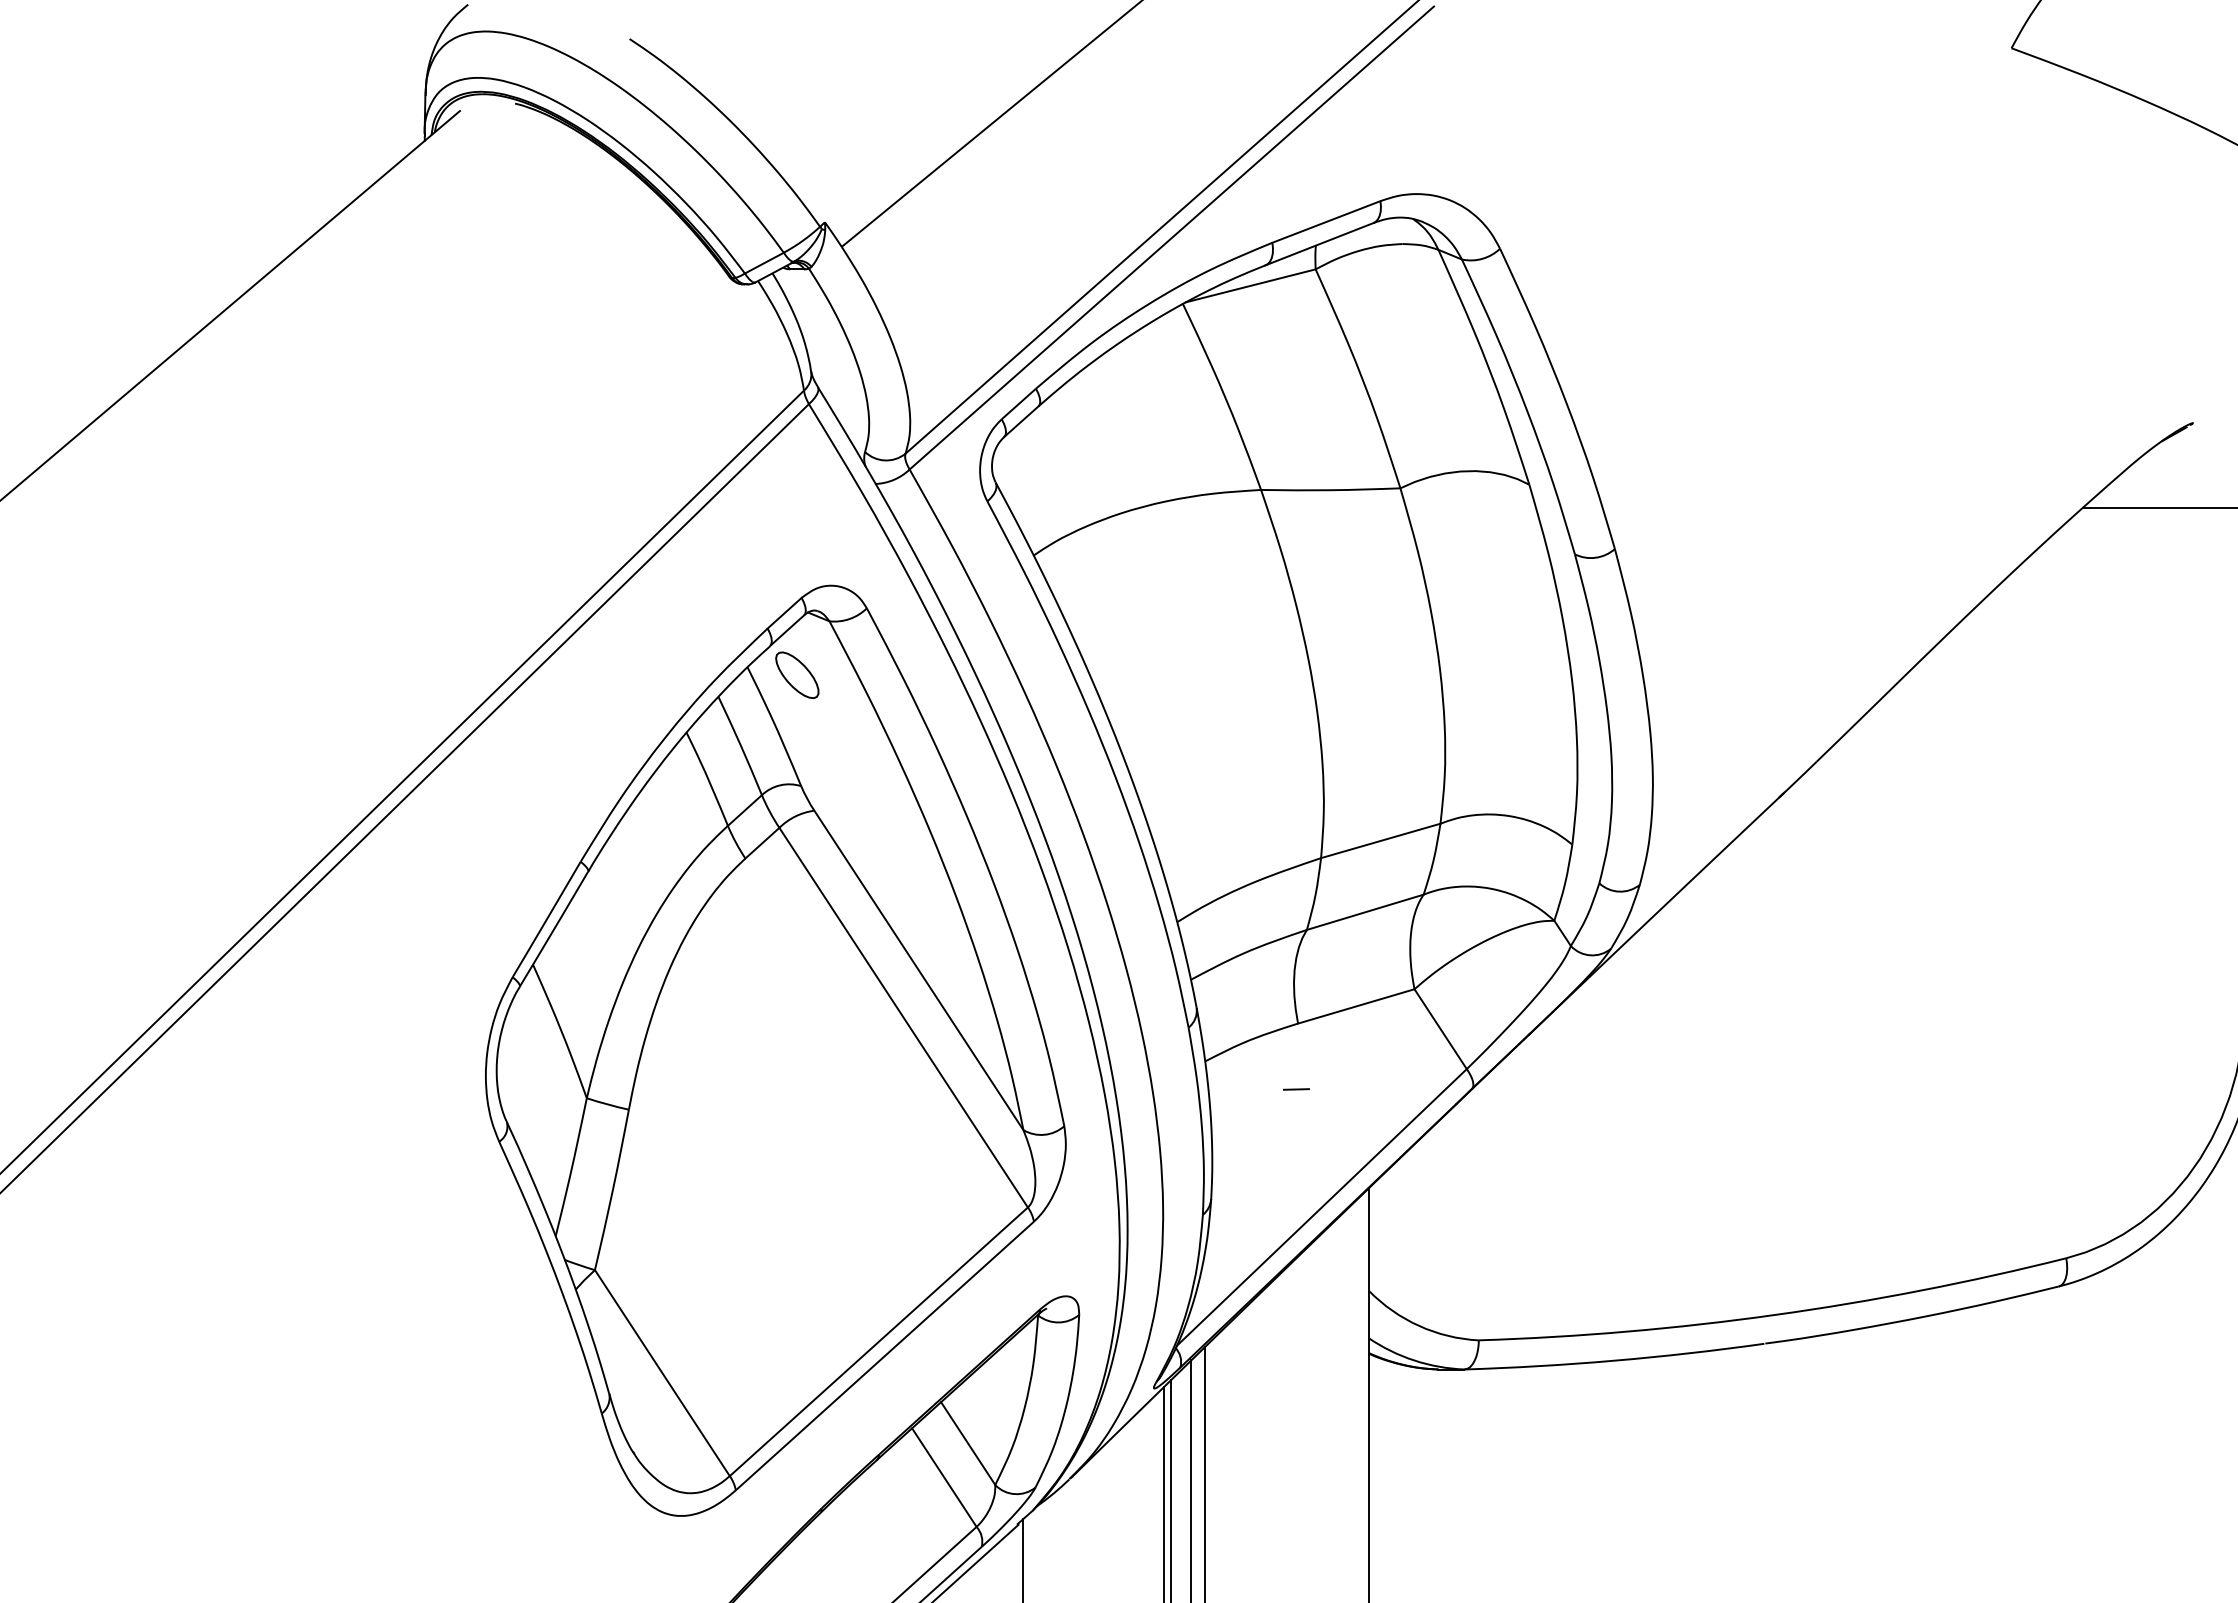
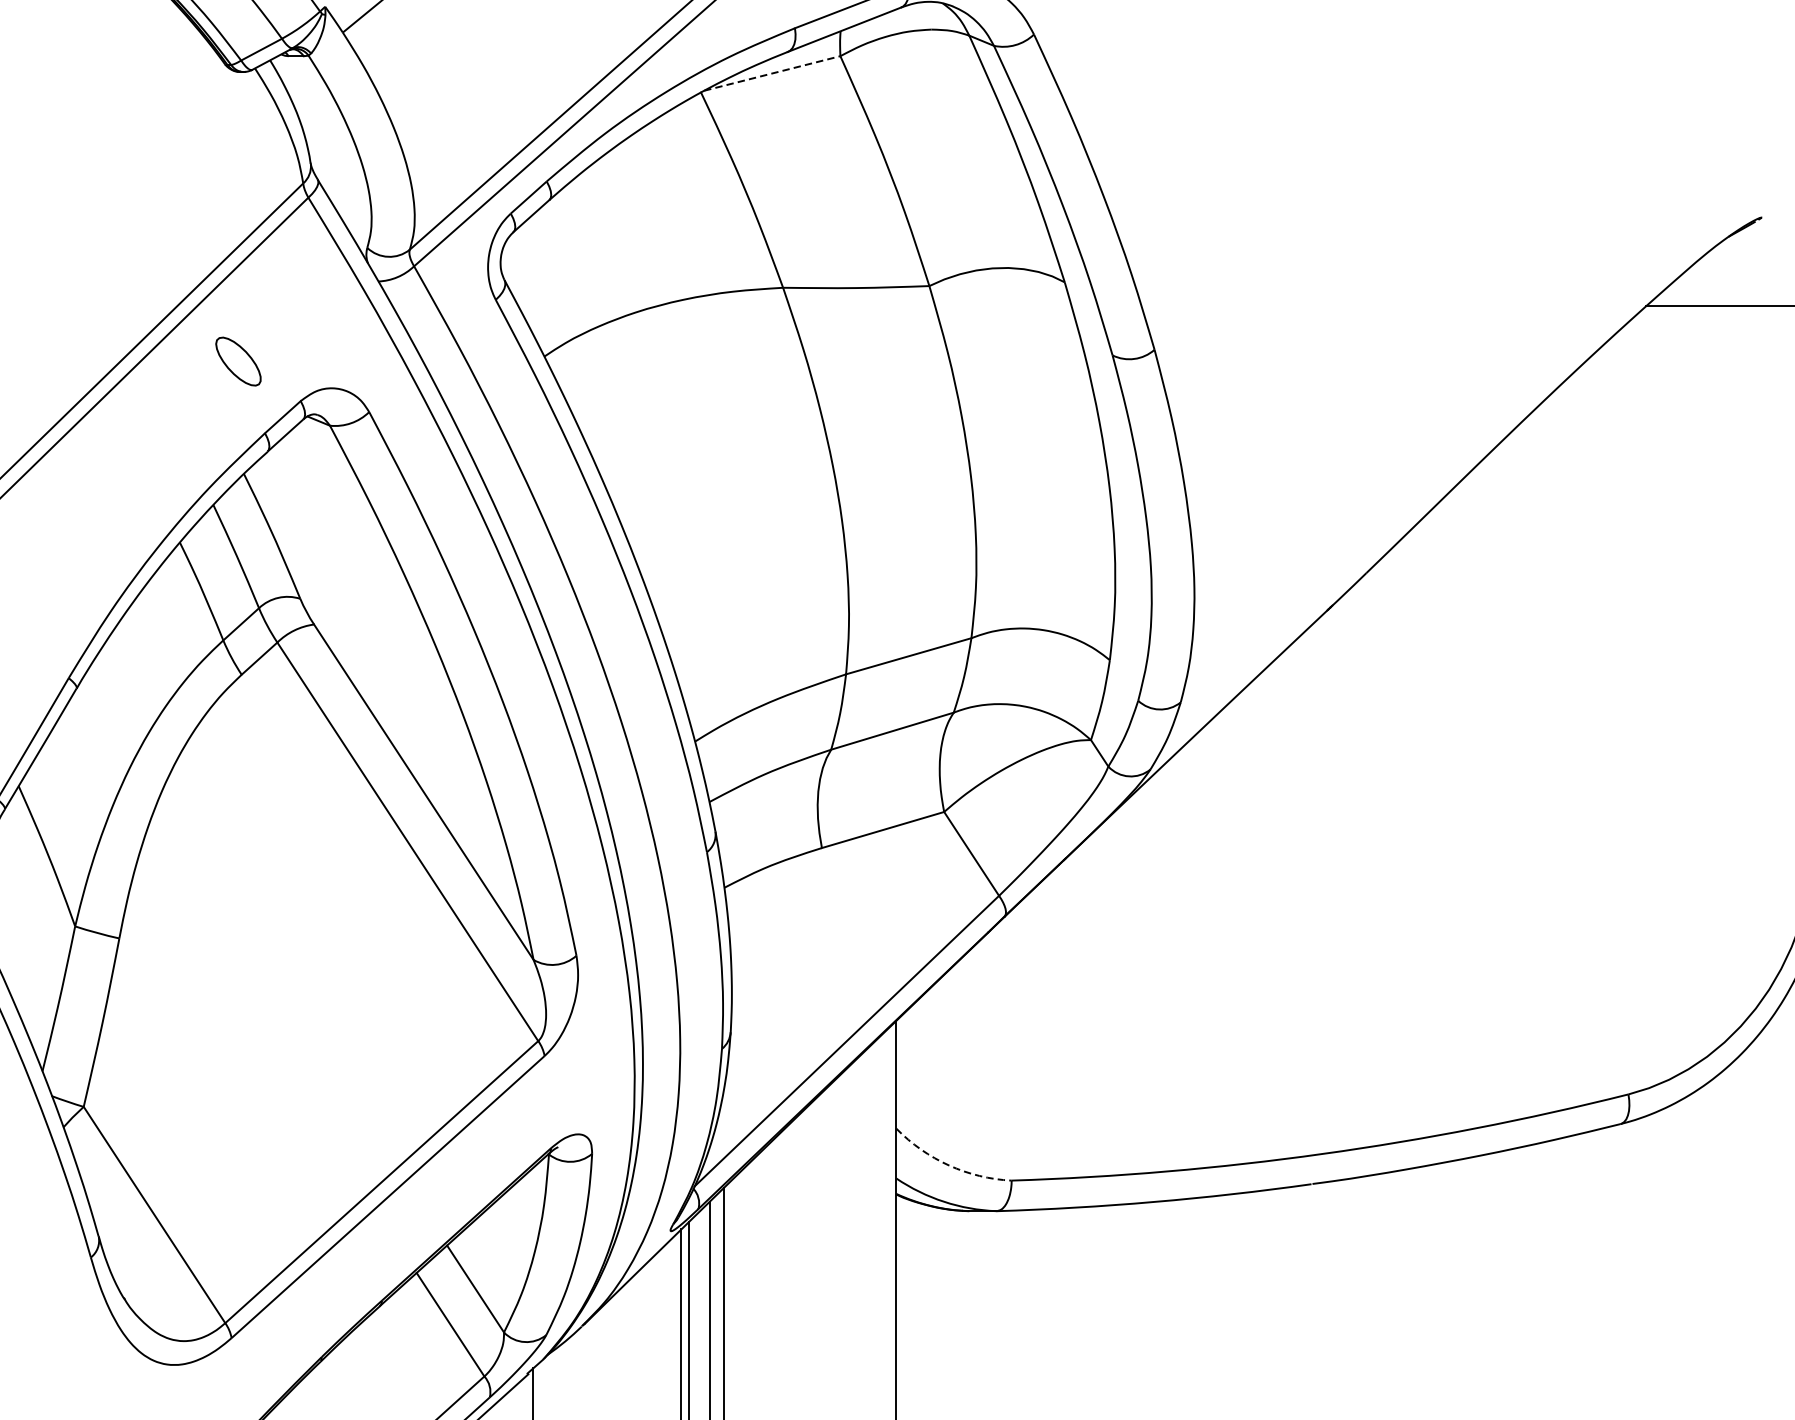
line: (1250, 285) -> (771, 73), solid -> dashed
part: (797, 674) -> (238, 360), moved
line: (1296, 1089) -> (820, 917), removed
arc: (1419, 1325) -> (949, 1165), solid -> dashed

